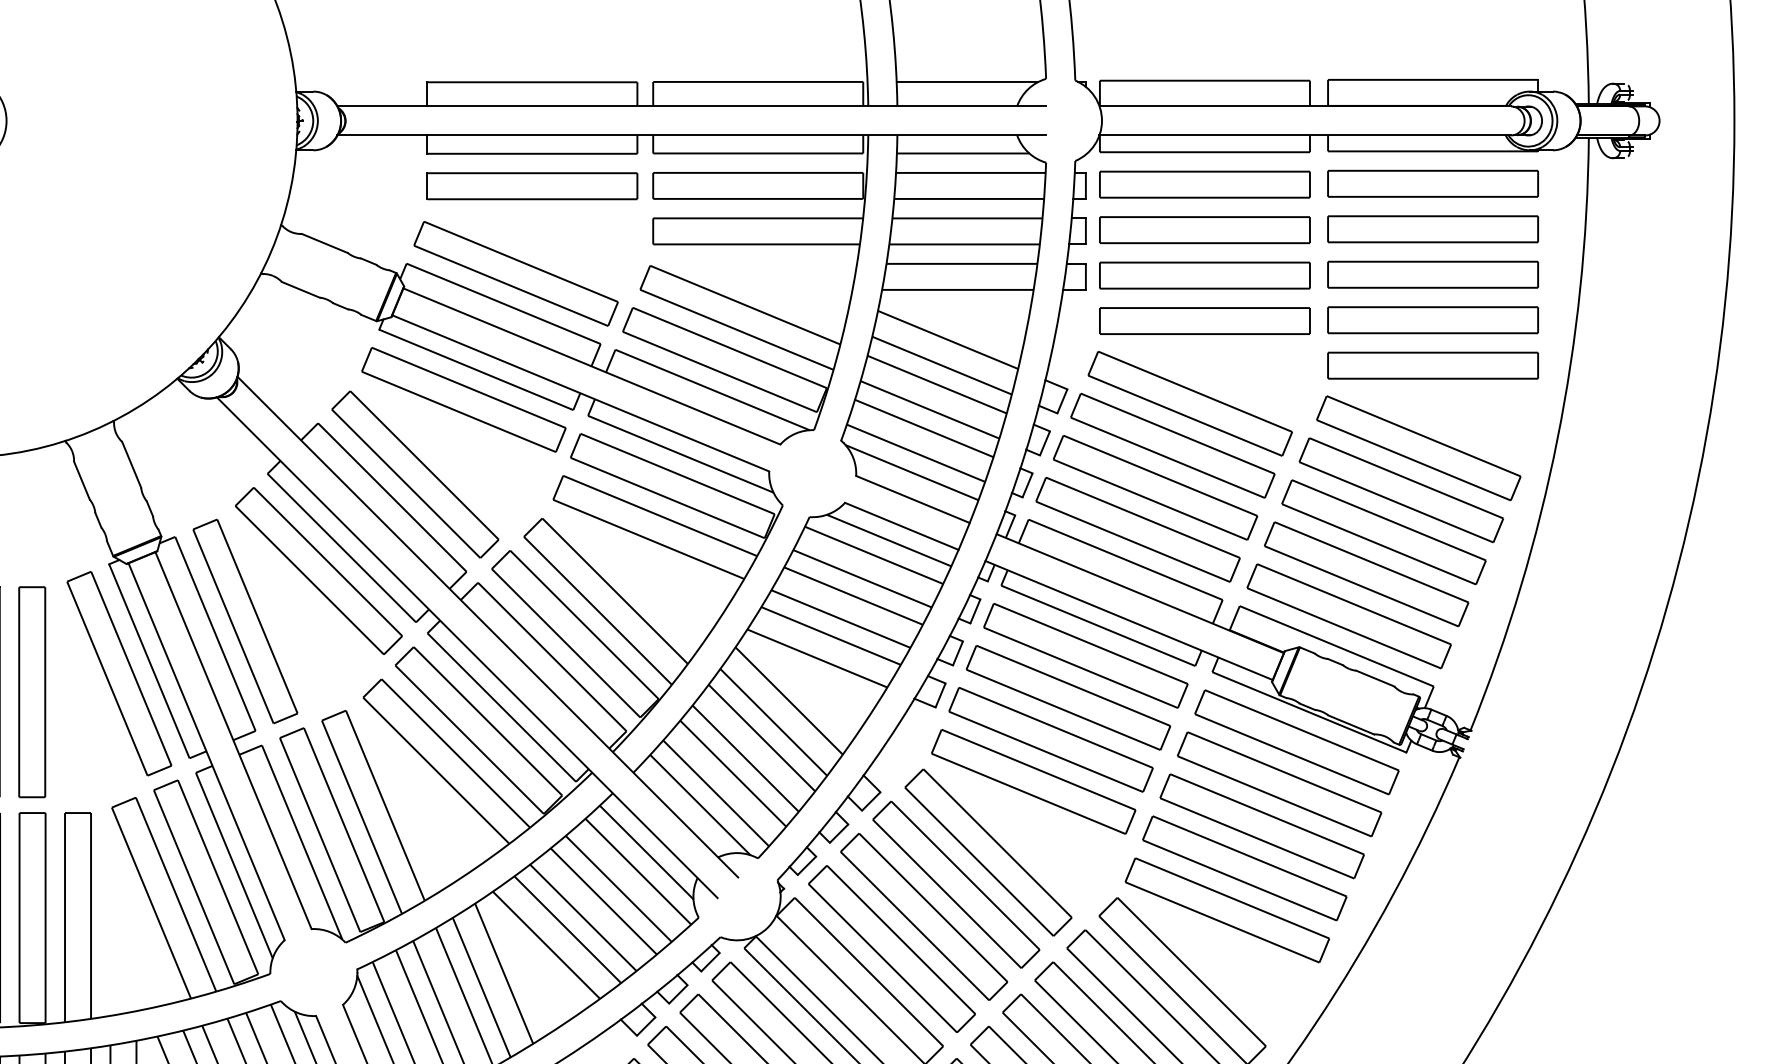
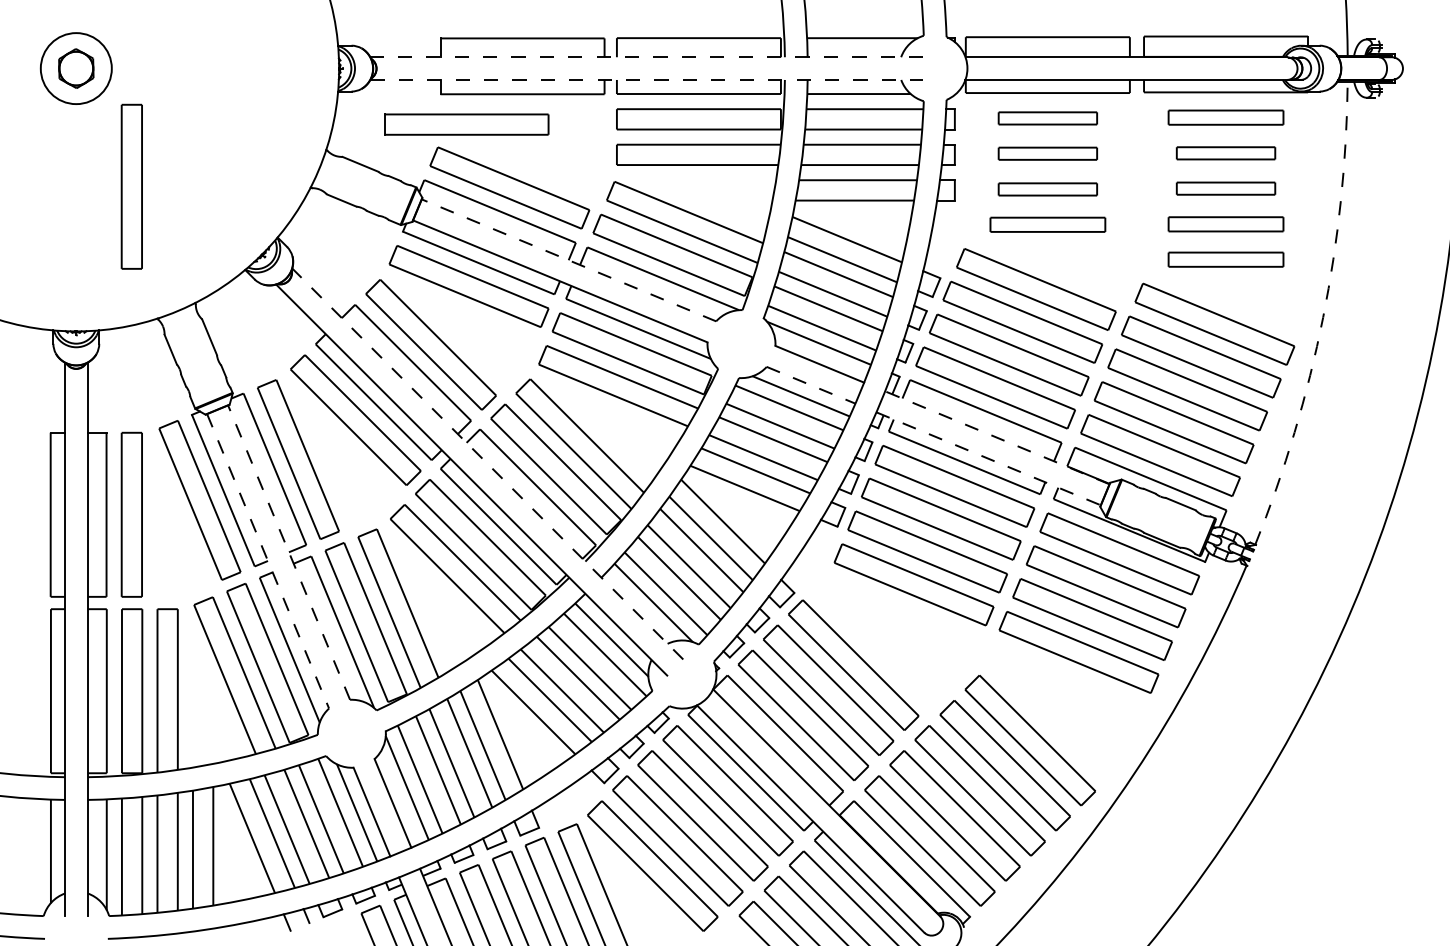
line: (691, 106) -> (646, 57), solid -> dashed
line: (691, 134) -> (646, 79), solid -> dashed
part: (1432, 183) -> (1225, 117), size x0.7
part: (1204, 184) -> (1047, 118), size x0.6
part: (532, 186) -> (466, 124), moved
part: (1204, 229) -> (1047, 153), size x0.6
part: (1432, 229) -> (1225, 153), size x0.6
part: (31, 271) -> (131, 186), added
part: (1432, 274) -> (1225, 188), size x0.6
part: (1204, 275) -> (1047, 189), size x0.6
part: (1204, 320) -> (1047, 224), size x0.7
part: (1432, 320) -> (1225, 224), size x0.7
part: (1432, 365) -> (1225, 259), size x0.7
line: (591, 366) -> (568, 260), solid -> dashed
arc: (1557, 439) -> (1323, 317), solid -> dashed
line: (902, 526) -> (811, 385), solid -> dashed
line: (1139, 593) -> (996, 437), solid -> dashed
line: (1130, 621) -> (989, 459), solid -> dashed
line: (487, 626) -> (487, 463), solid -> dashed
line: (232, 740) -> (288, 552), solid -> dashed
line: (207, 751) -> (268, 561), solid -> dashed
part: (988, 851) -> (878, 639), removed
part: (1227, 909) -> (1065, 684), removed

